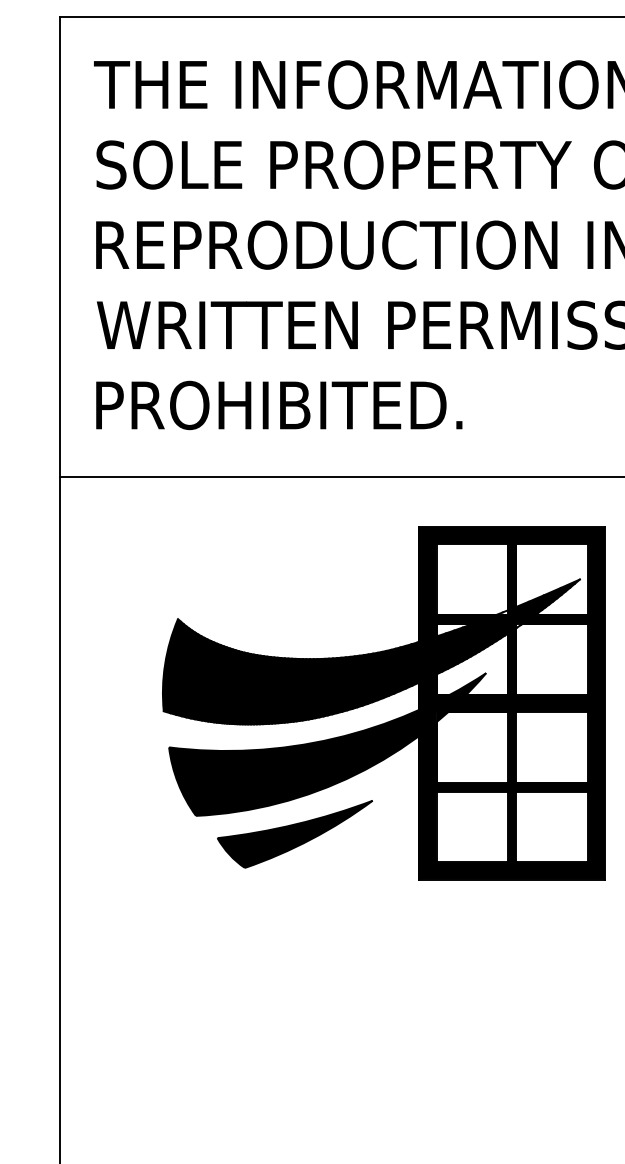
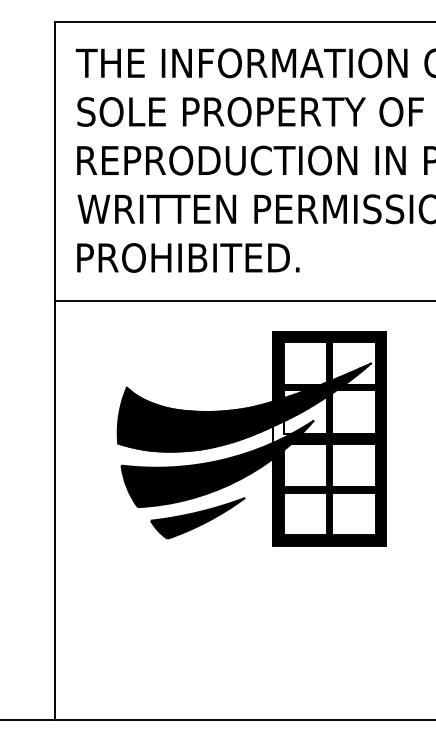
fill: (434, 691) -> (282, 431), removed

